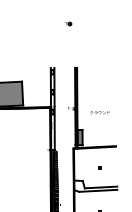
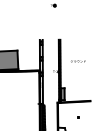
text: (99, 112) -> (77, 61), moved

